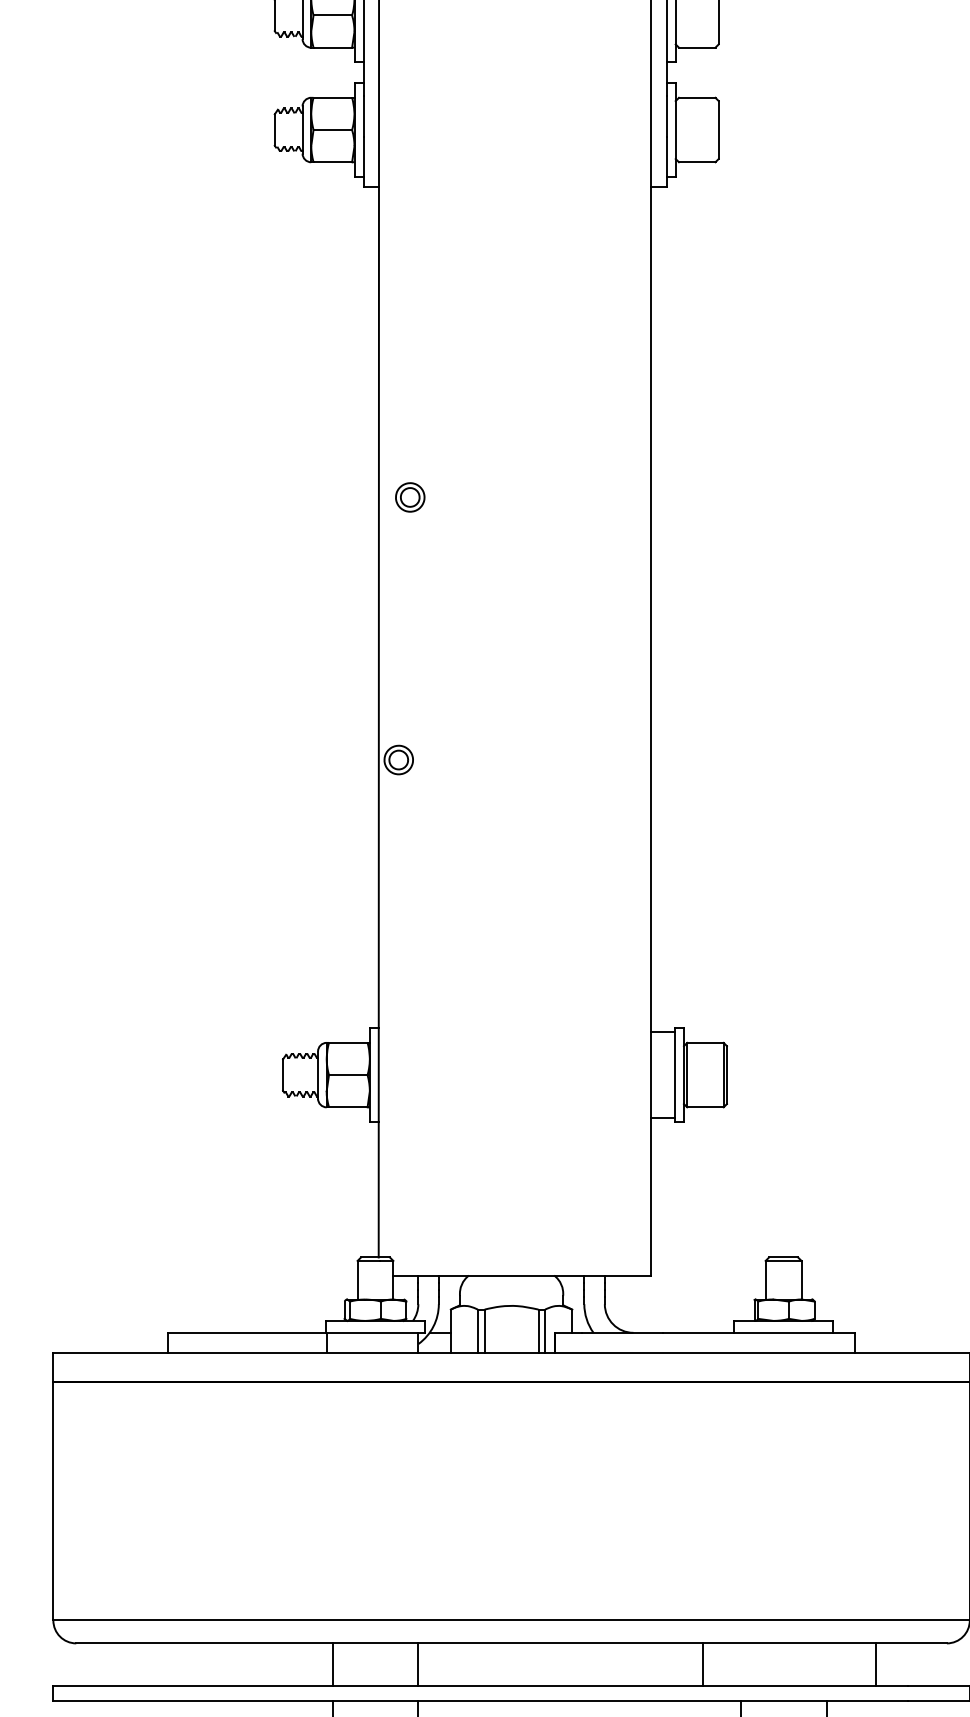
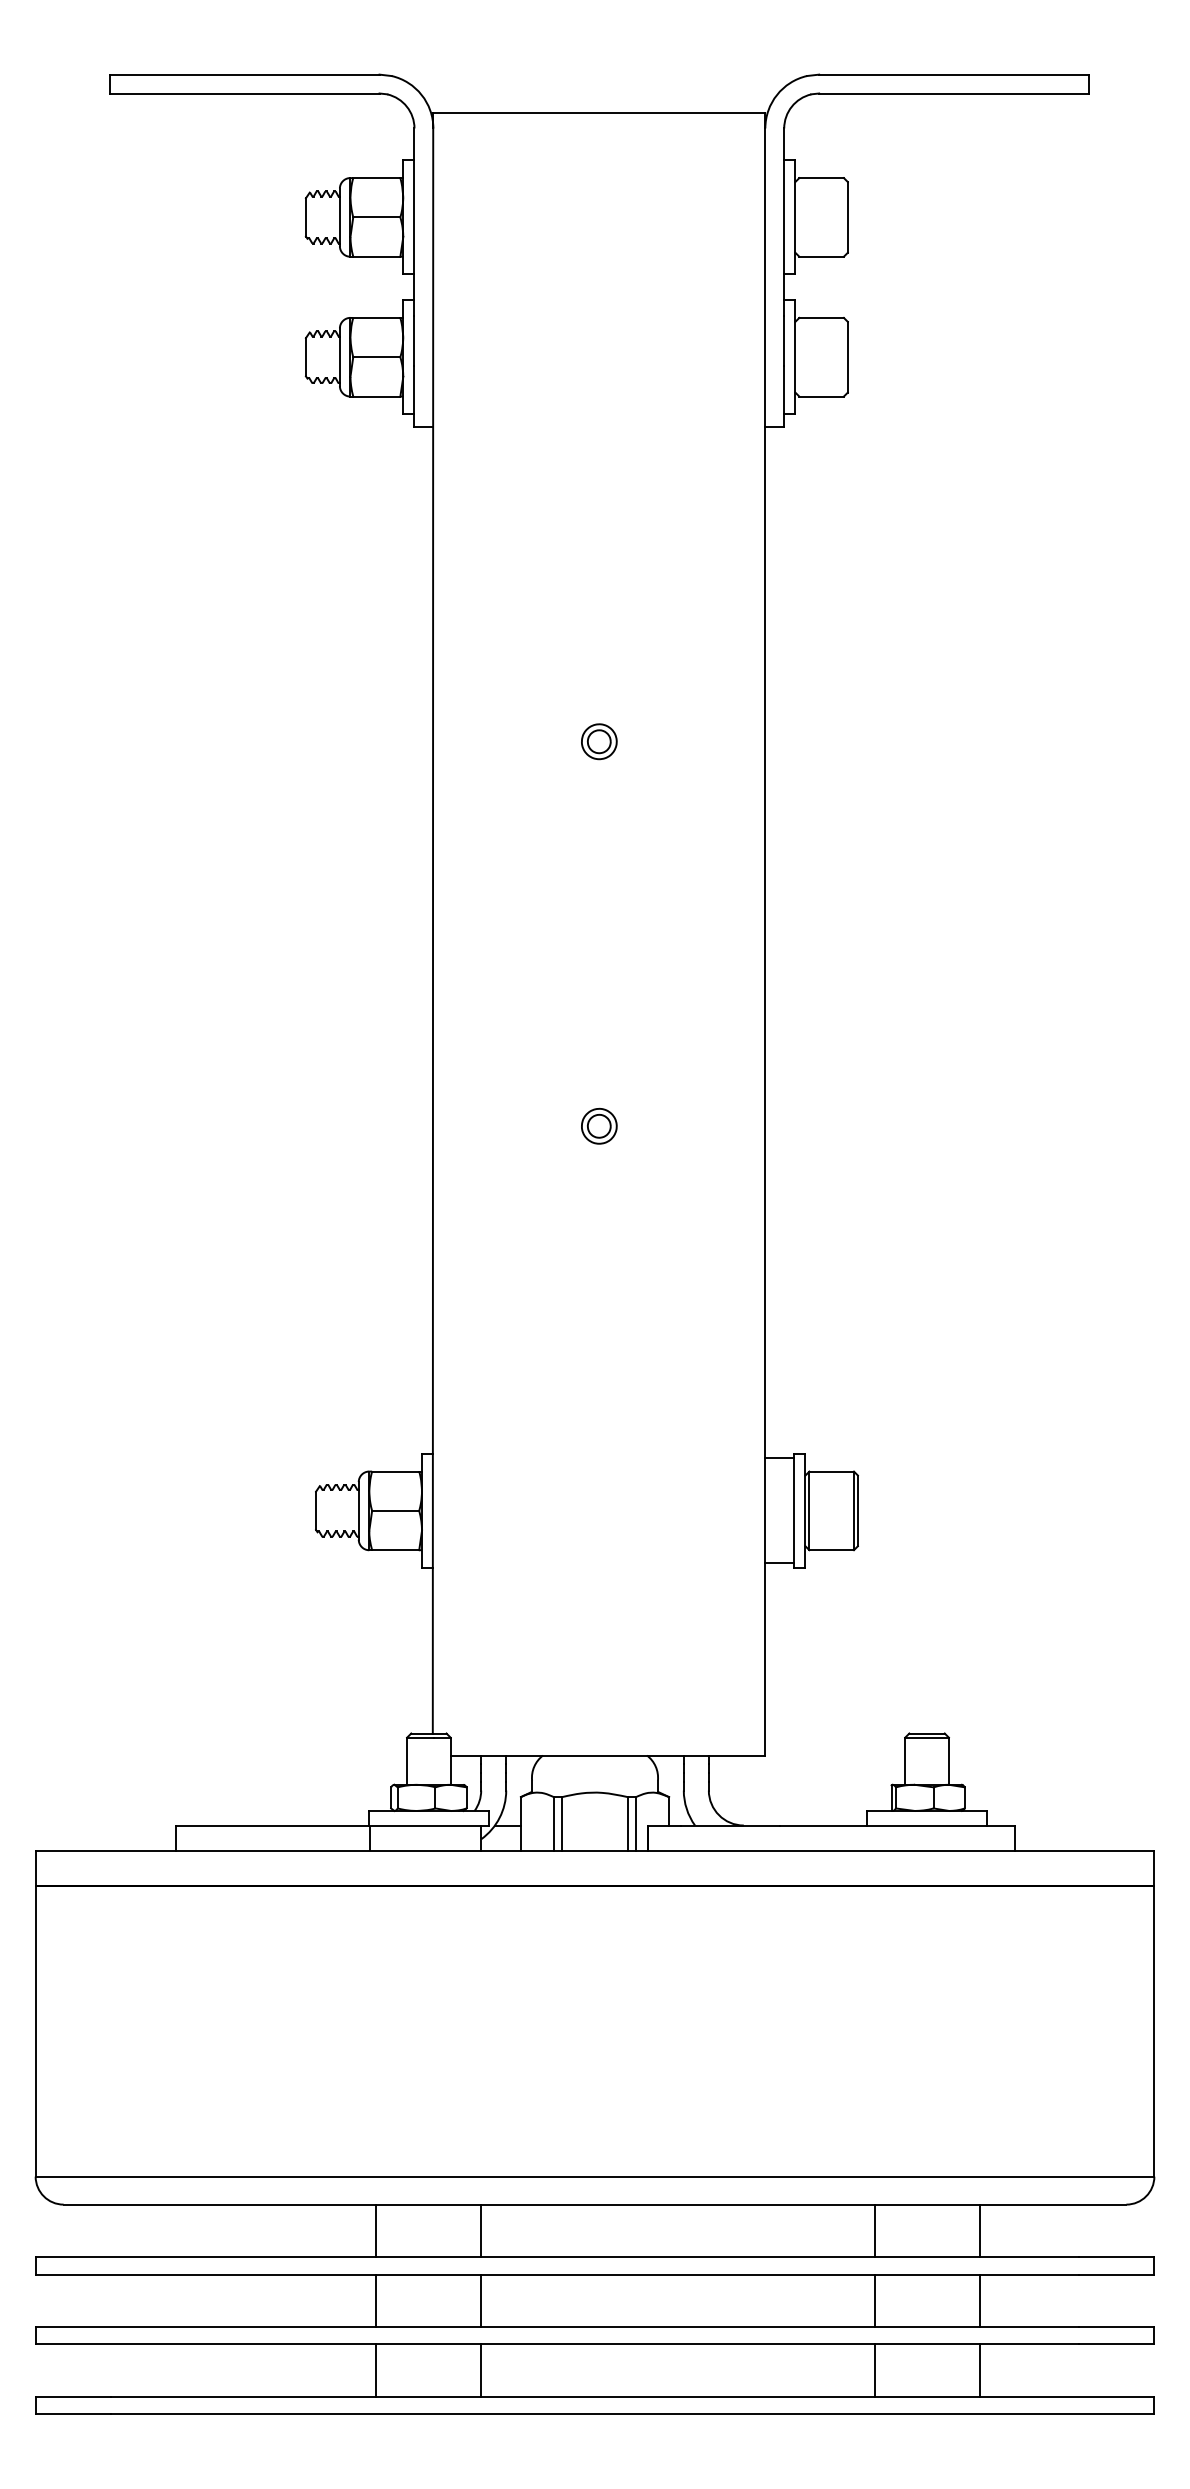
part: (410, 497) -> (599, 741), moved
part: (398, 759) -> (599, 1125), moved
line: (702, 1664) -> (874, 2230), moved
line: (875, 1664) -> (979, 2230), moved

